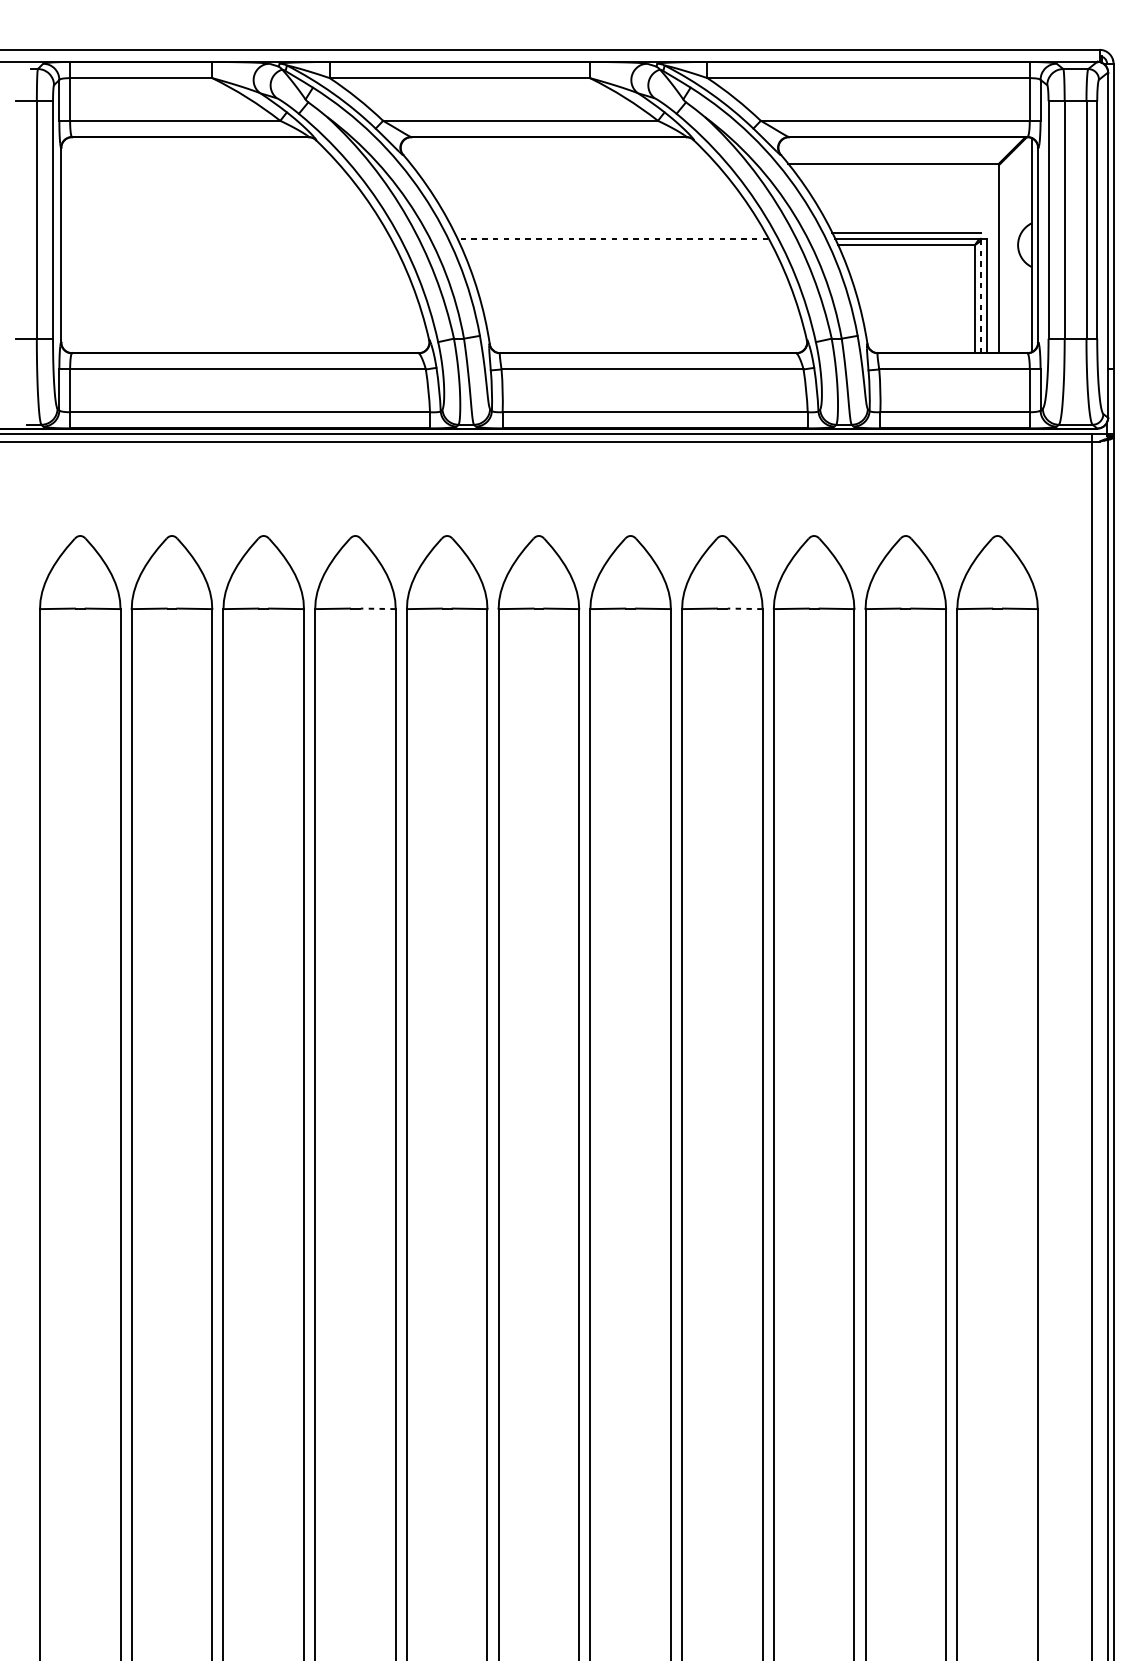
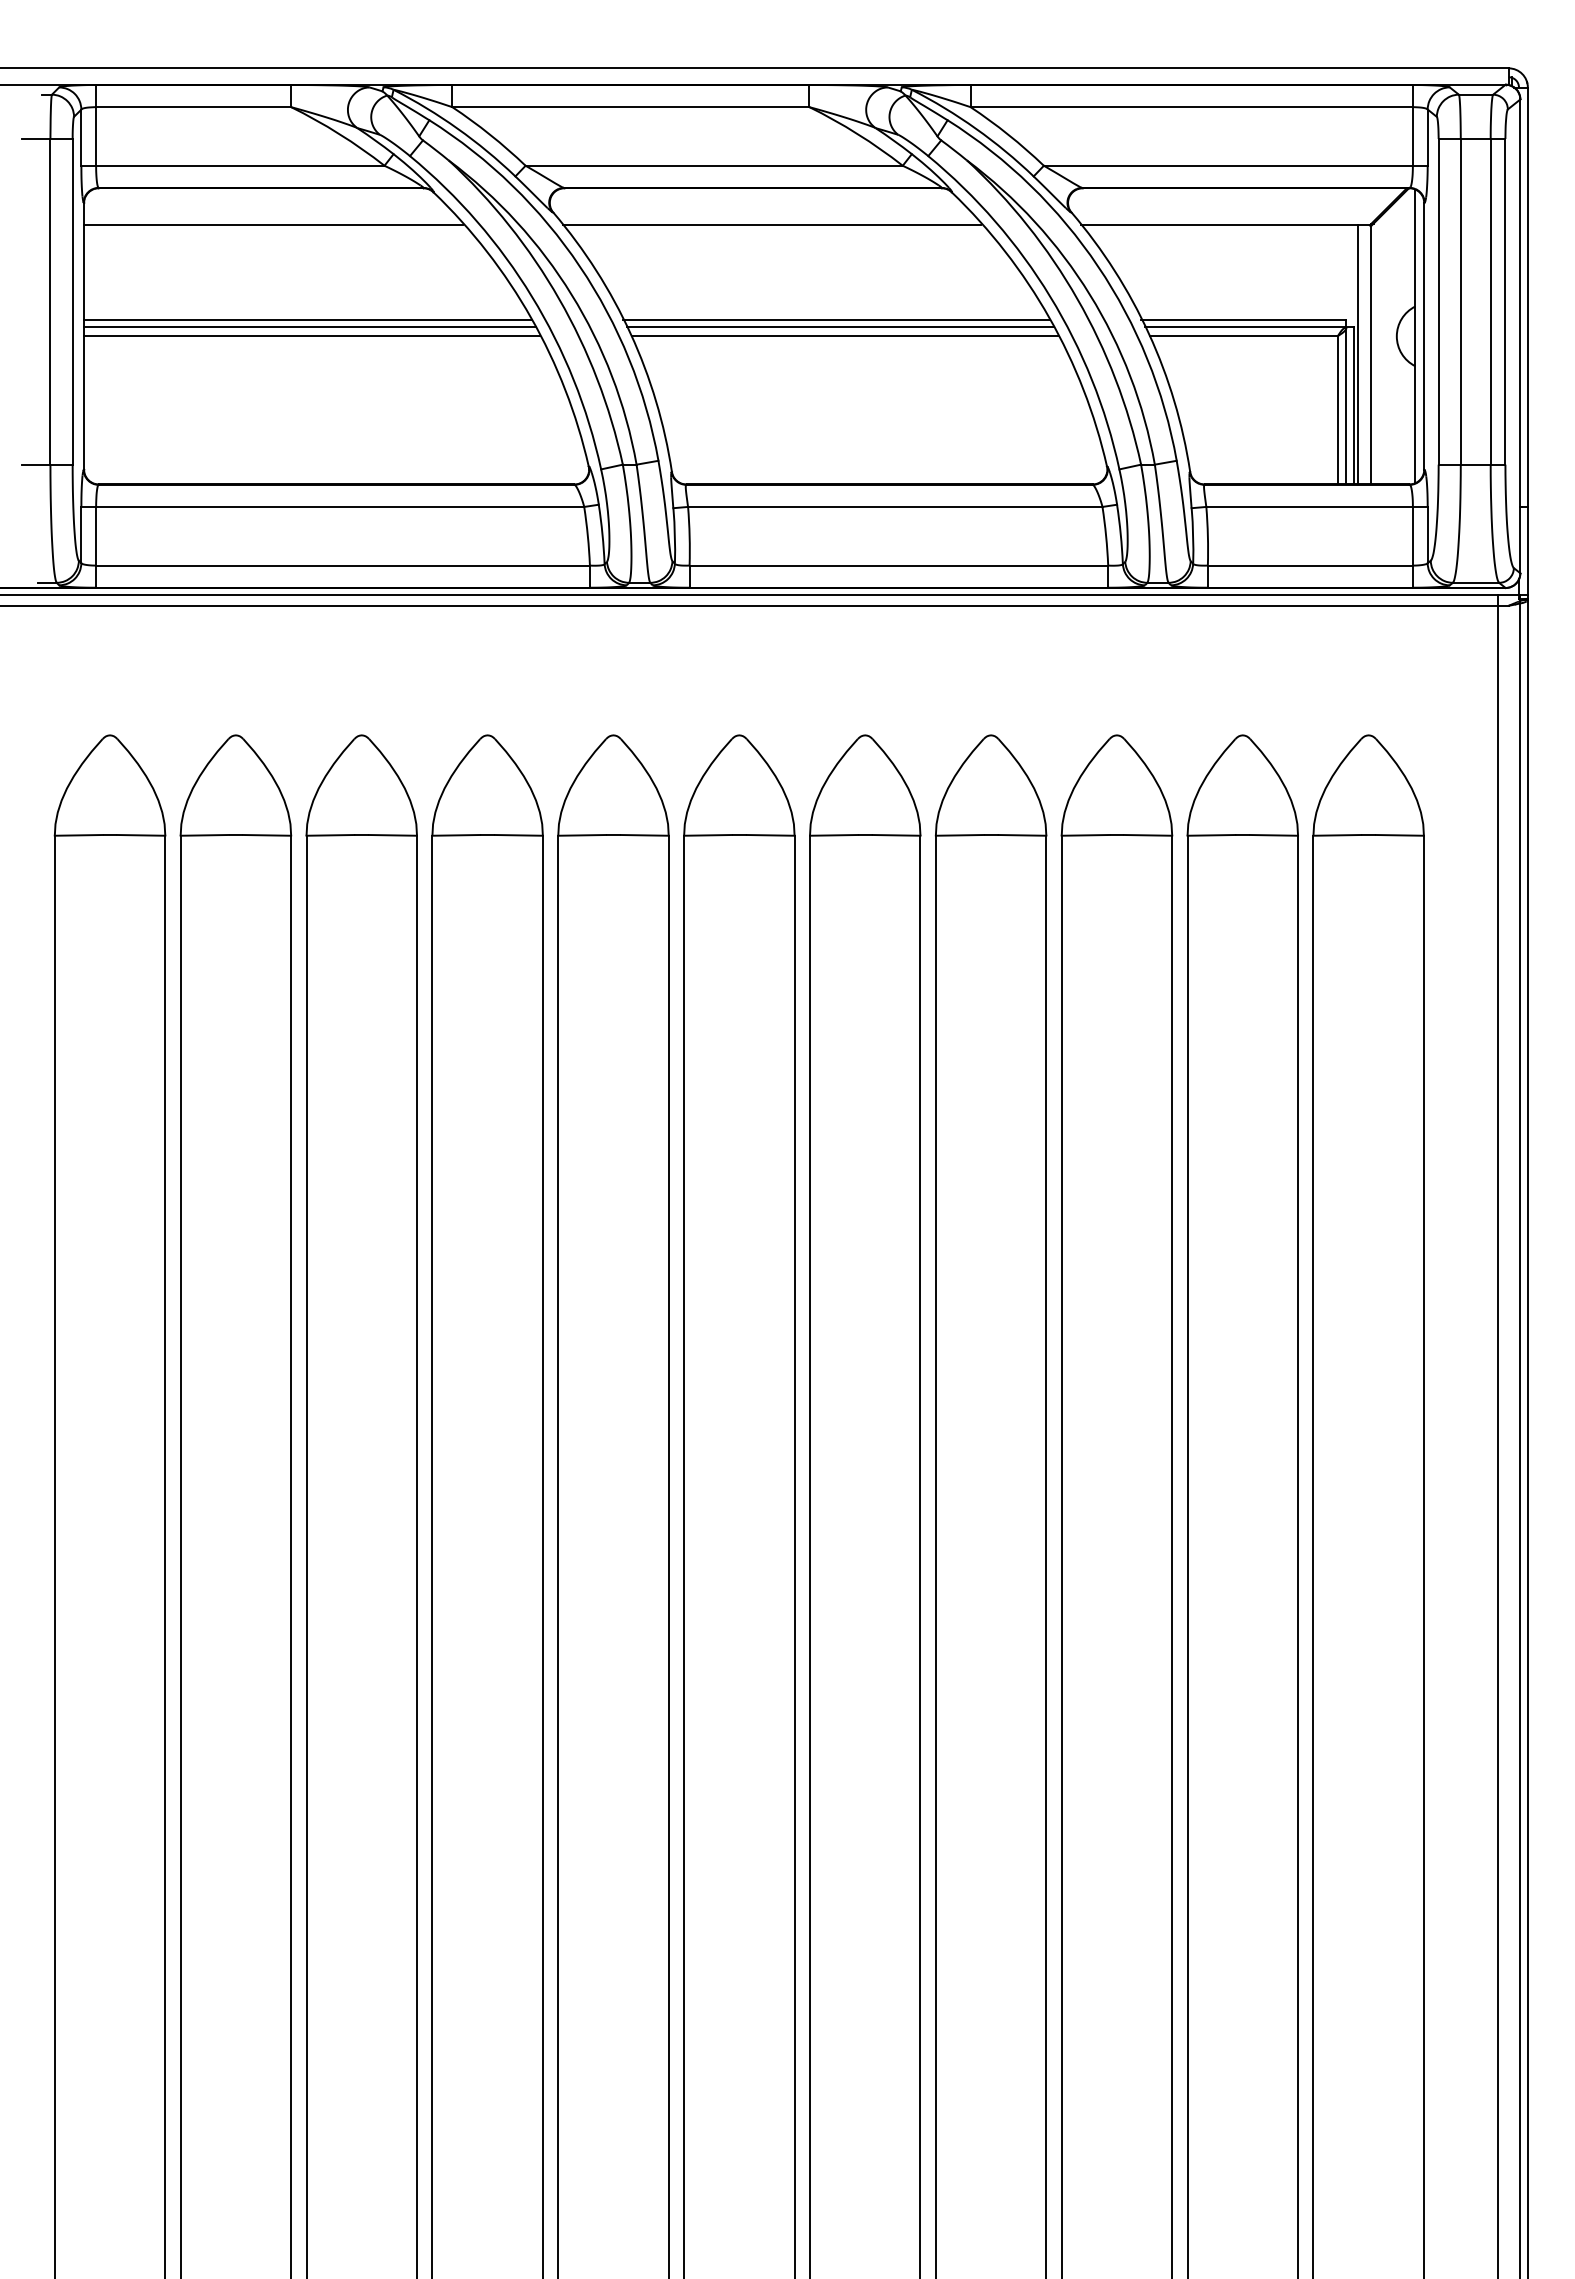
line: (199, 164) -> (273, 225), added
line: (562, 164) -> (771, 225), added
line: (224, 233) -> (308, 320), added
line: (609, 233) -> (836, 320), added
line: (225, 238) -> (309, 327), added
line: (612, 238) -> (840, 327), dashed -> solid
line: (227, 245) -> (311, 336), added
line: (615, 245) -> (844, 336), added
line: (989, 258) -> (1357, 354), added
line: (981, 292) -> (1346, 401), dashed -> solid
line: (377, 608) -> (518, 835), dashed -> solid
line: (745, 608) -> (1022, 835), dashed -> solid

